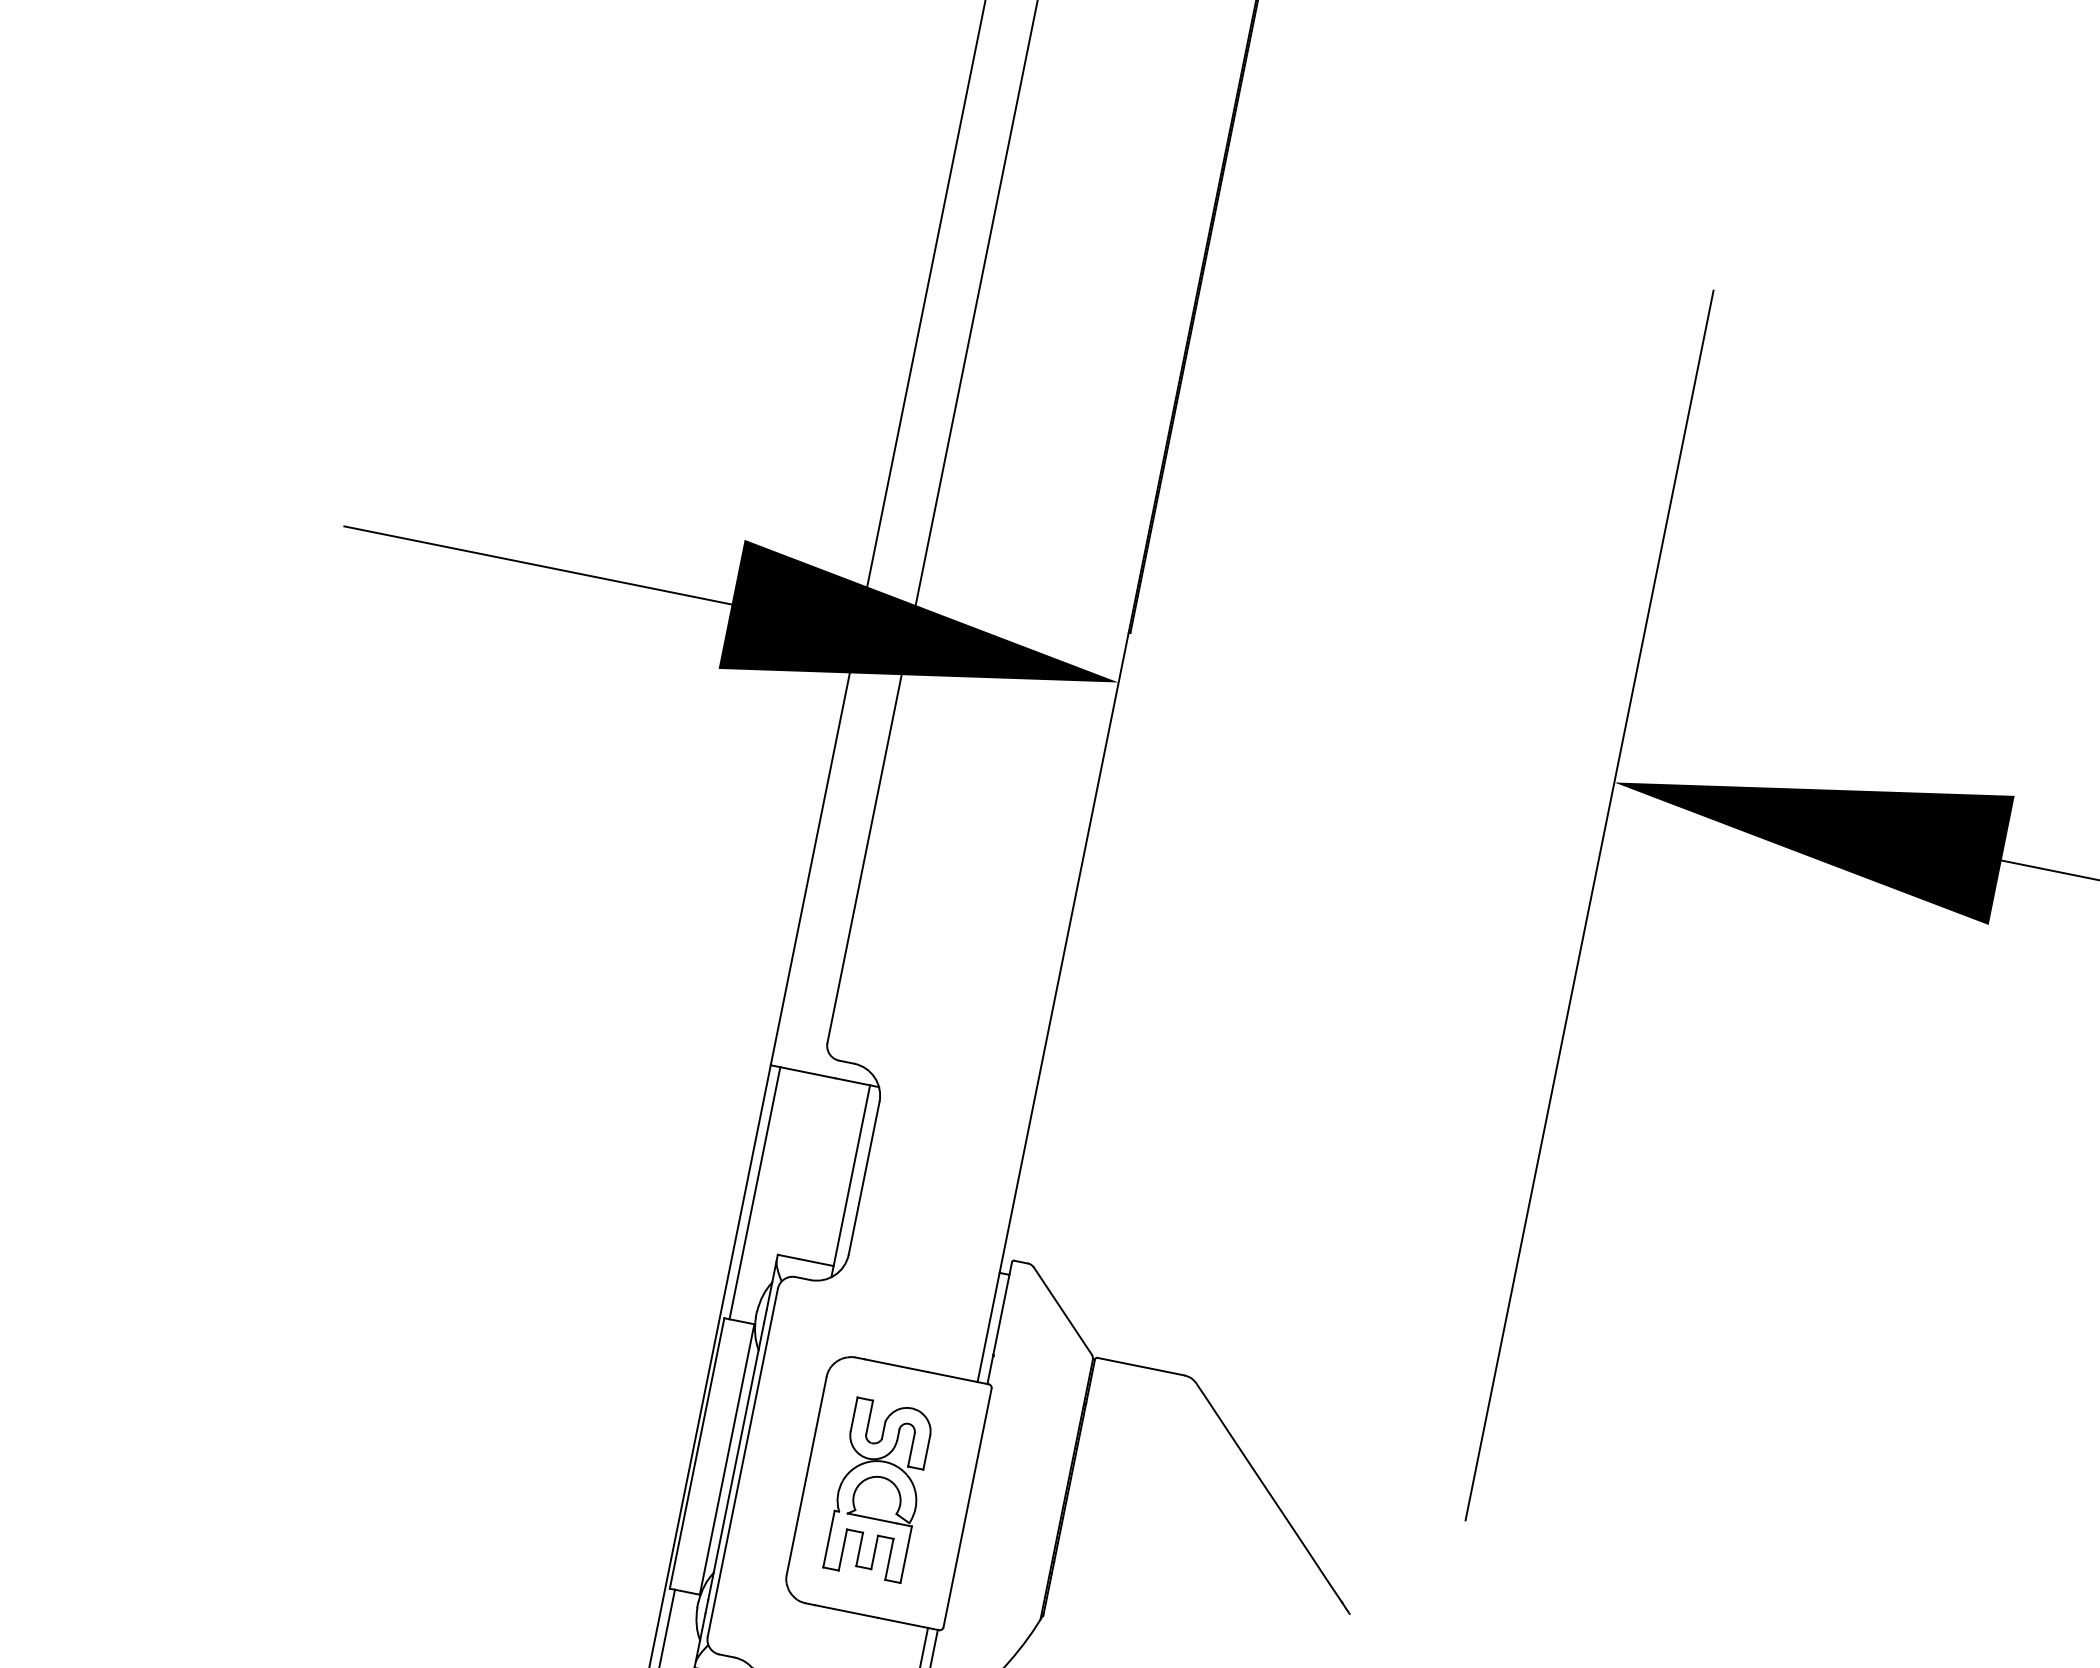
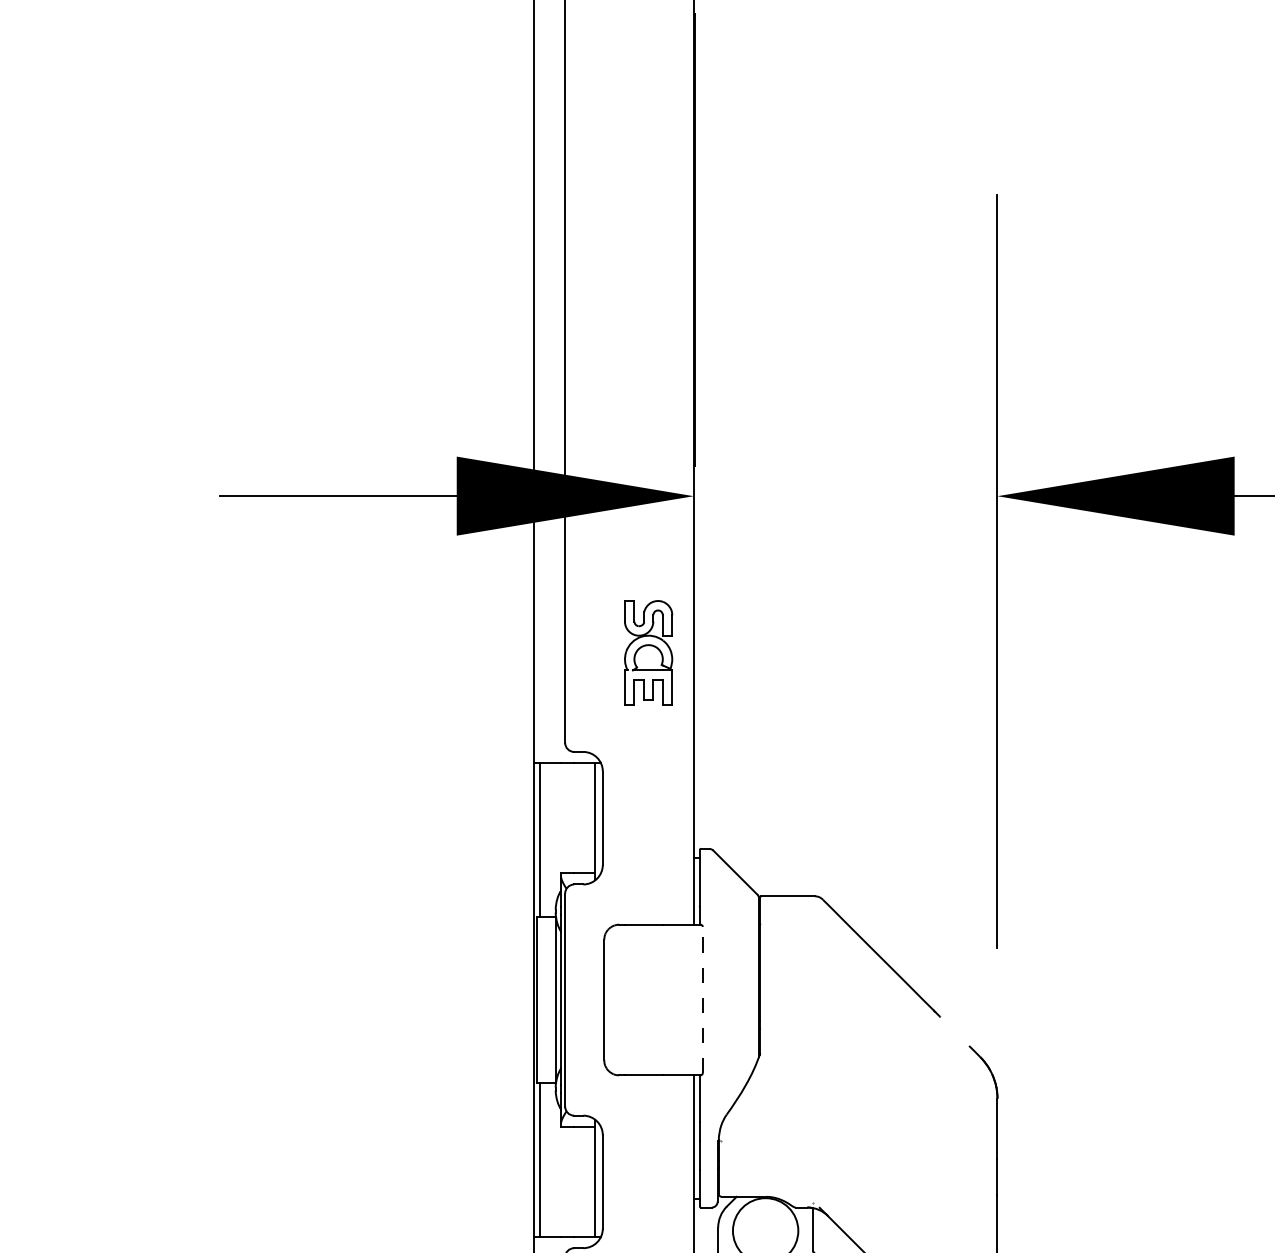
part: (879, 1489) -> (648, 652), moved
line: (967, 1507) -> (702, 999), solid -> dashed

